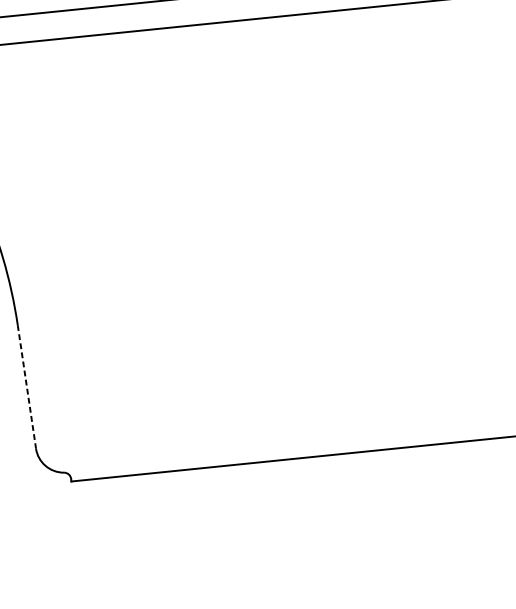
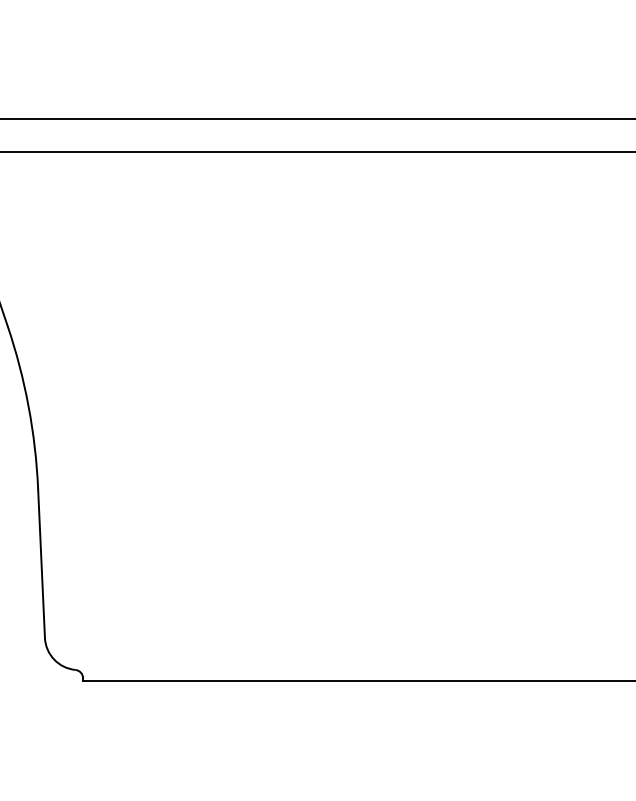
line: (26, 387) -> (41, 563), dashed -> solid

